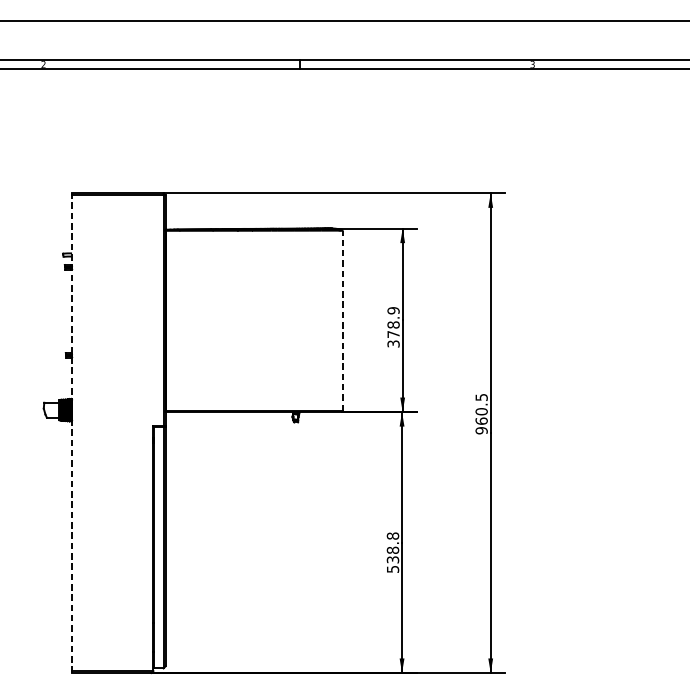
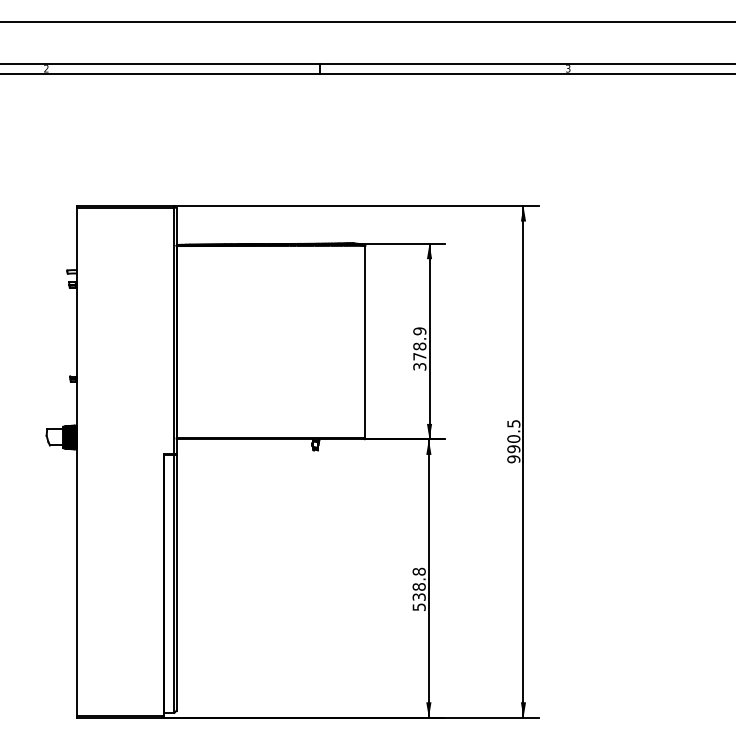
line: (342, 320) -> (365, 341), dashed -> solid
text: (481, 421) -> (513, 449), 960.5 -> 990.5
line: (71, 432) -> (76, 461), dashed -> solid

